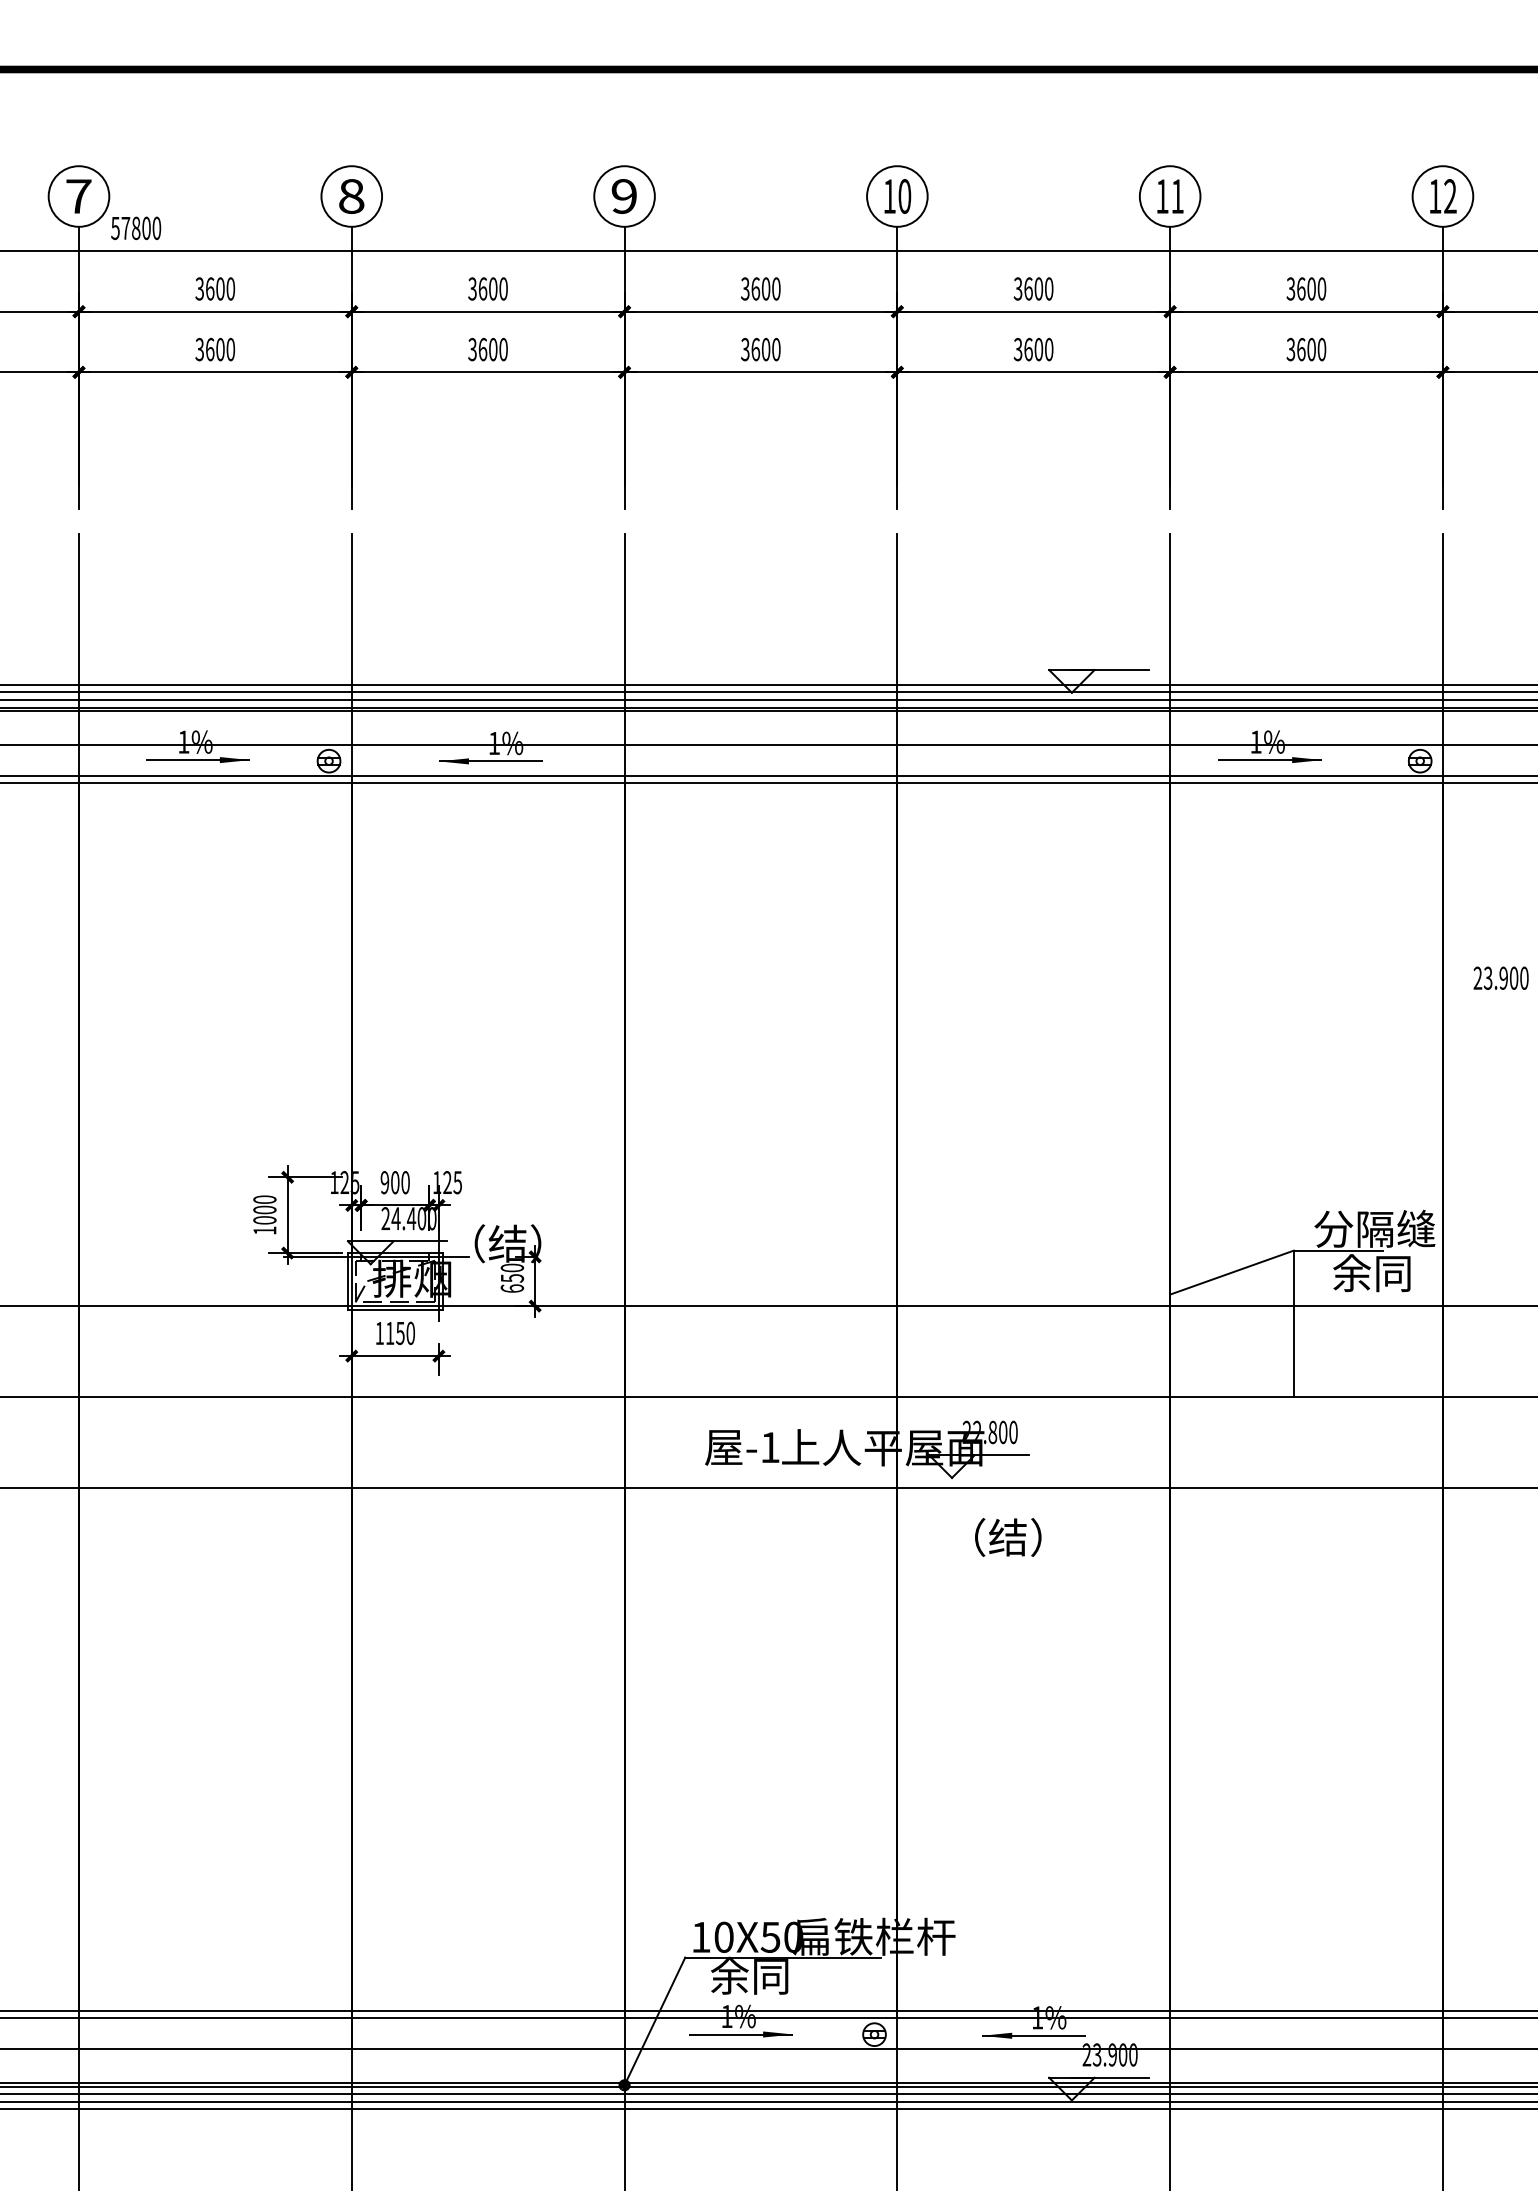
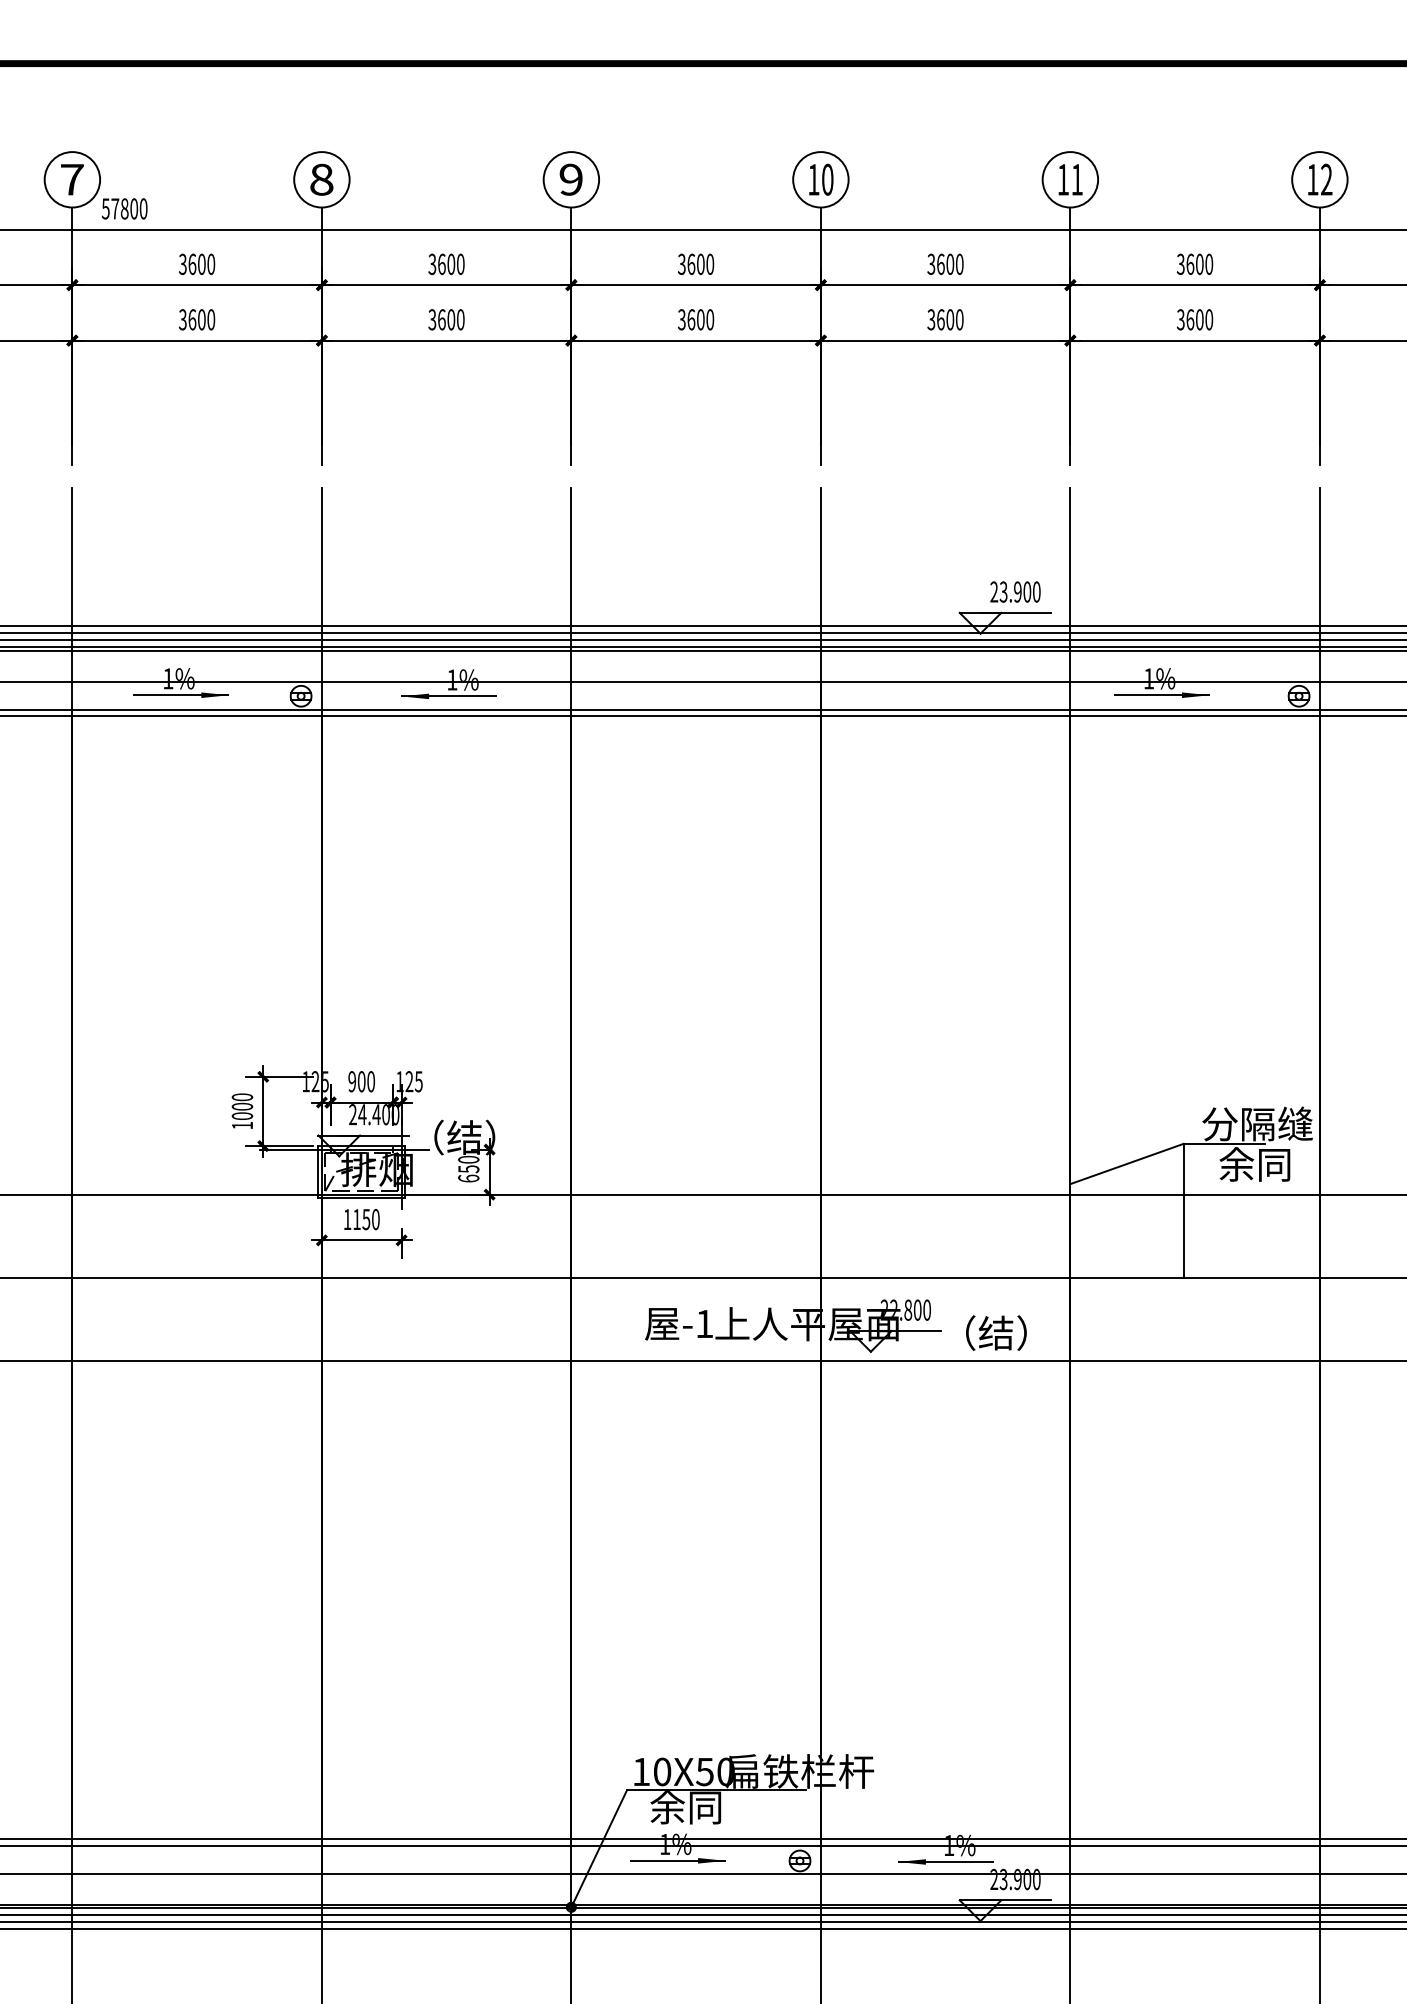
text: (1500, 977) -> (1014, 591), moved
text: (1008, 1537) -> (996, 1333), moved

